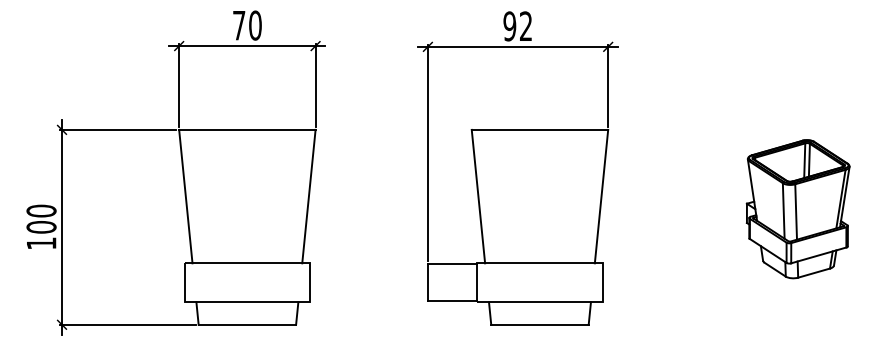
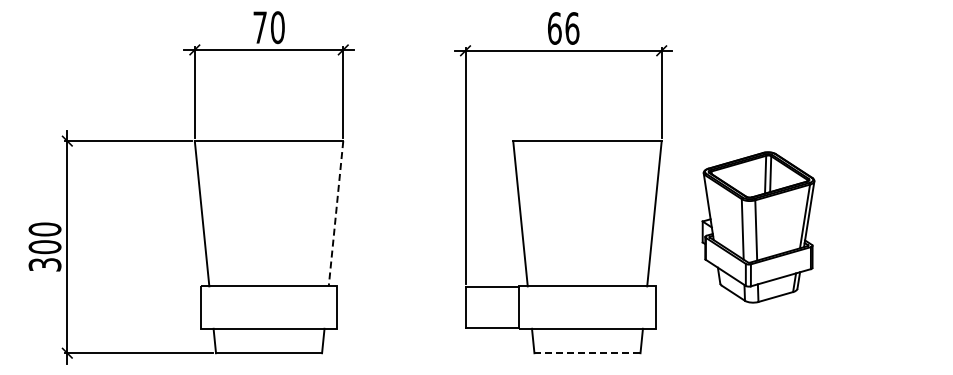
text: (517, 26) -> (563, 28), 92 -> 66
line: (309, 196) -> (336, 213), solid -> dashed
part: (798, 209) -> (758, 227), moved
text: (41, 243) -> (44, 264), 100 -> 300
line: (539, 325) -> (587, 353), solid -> dashed

